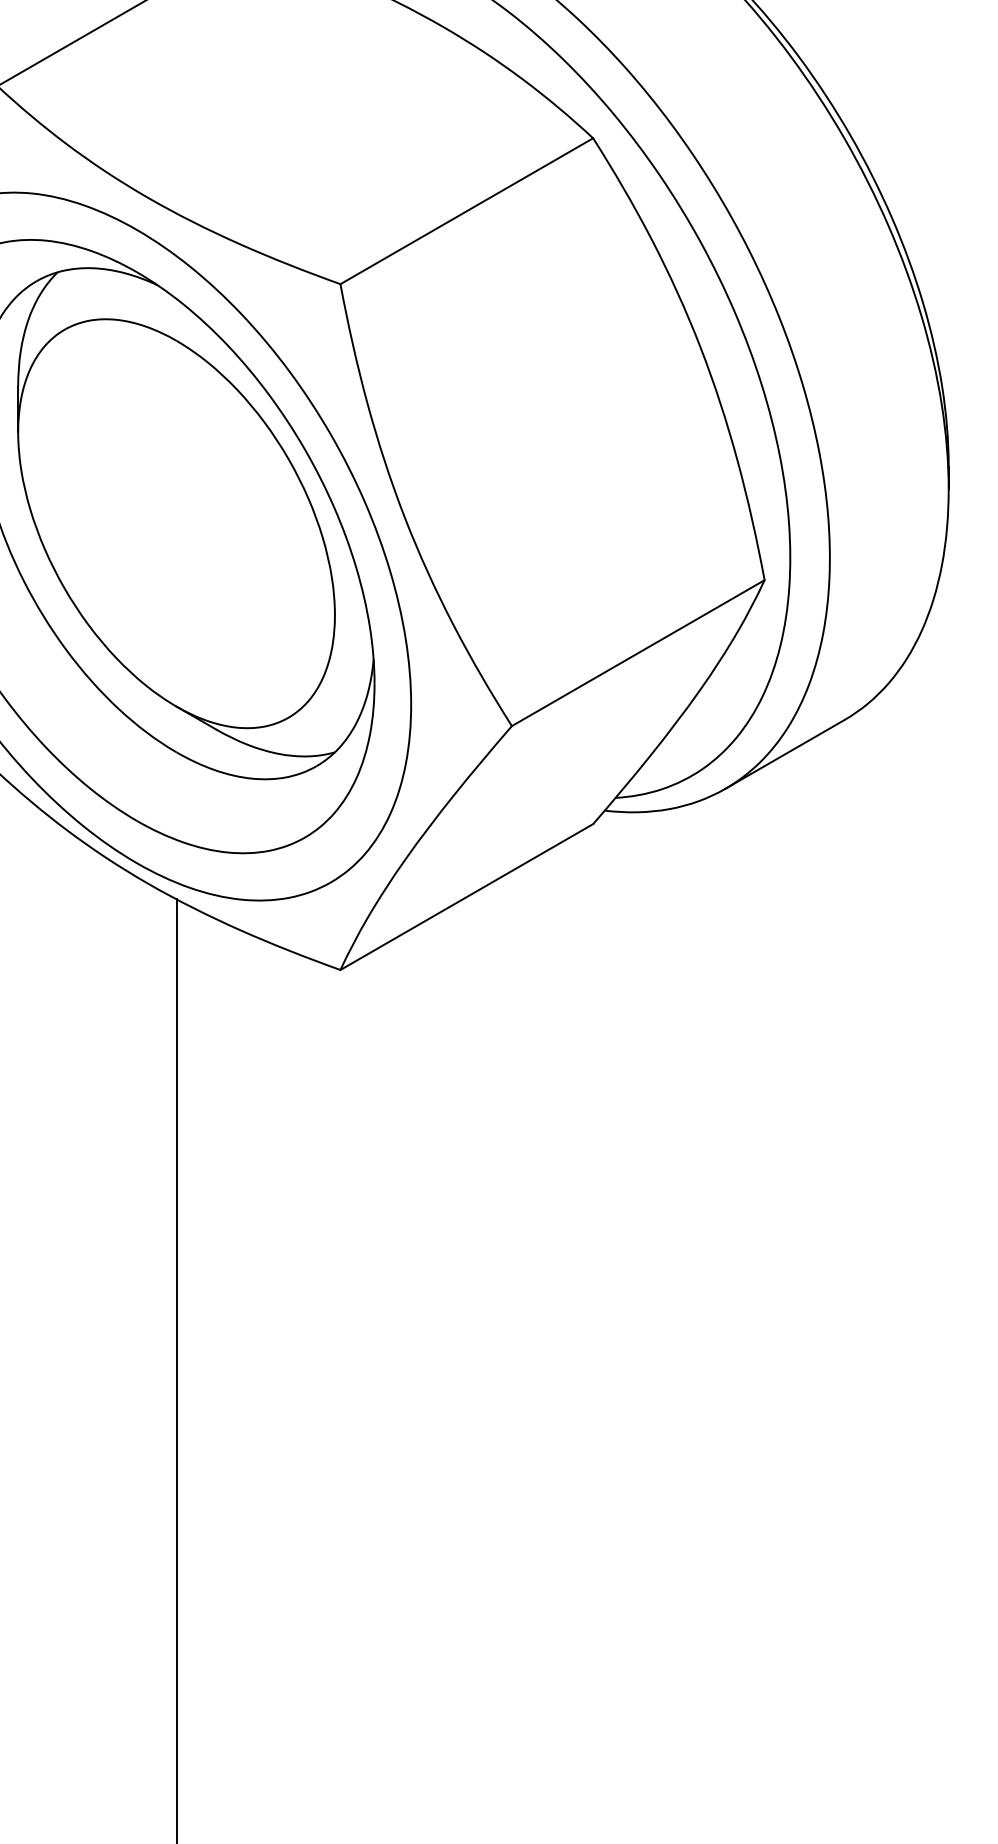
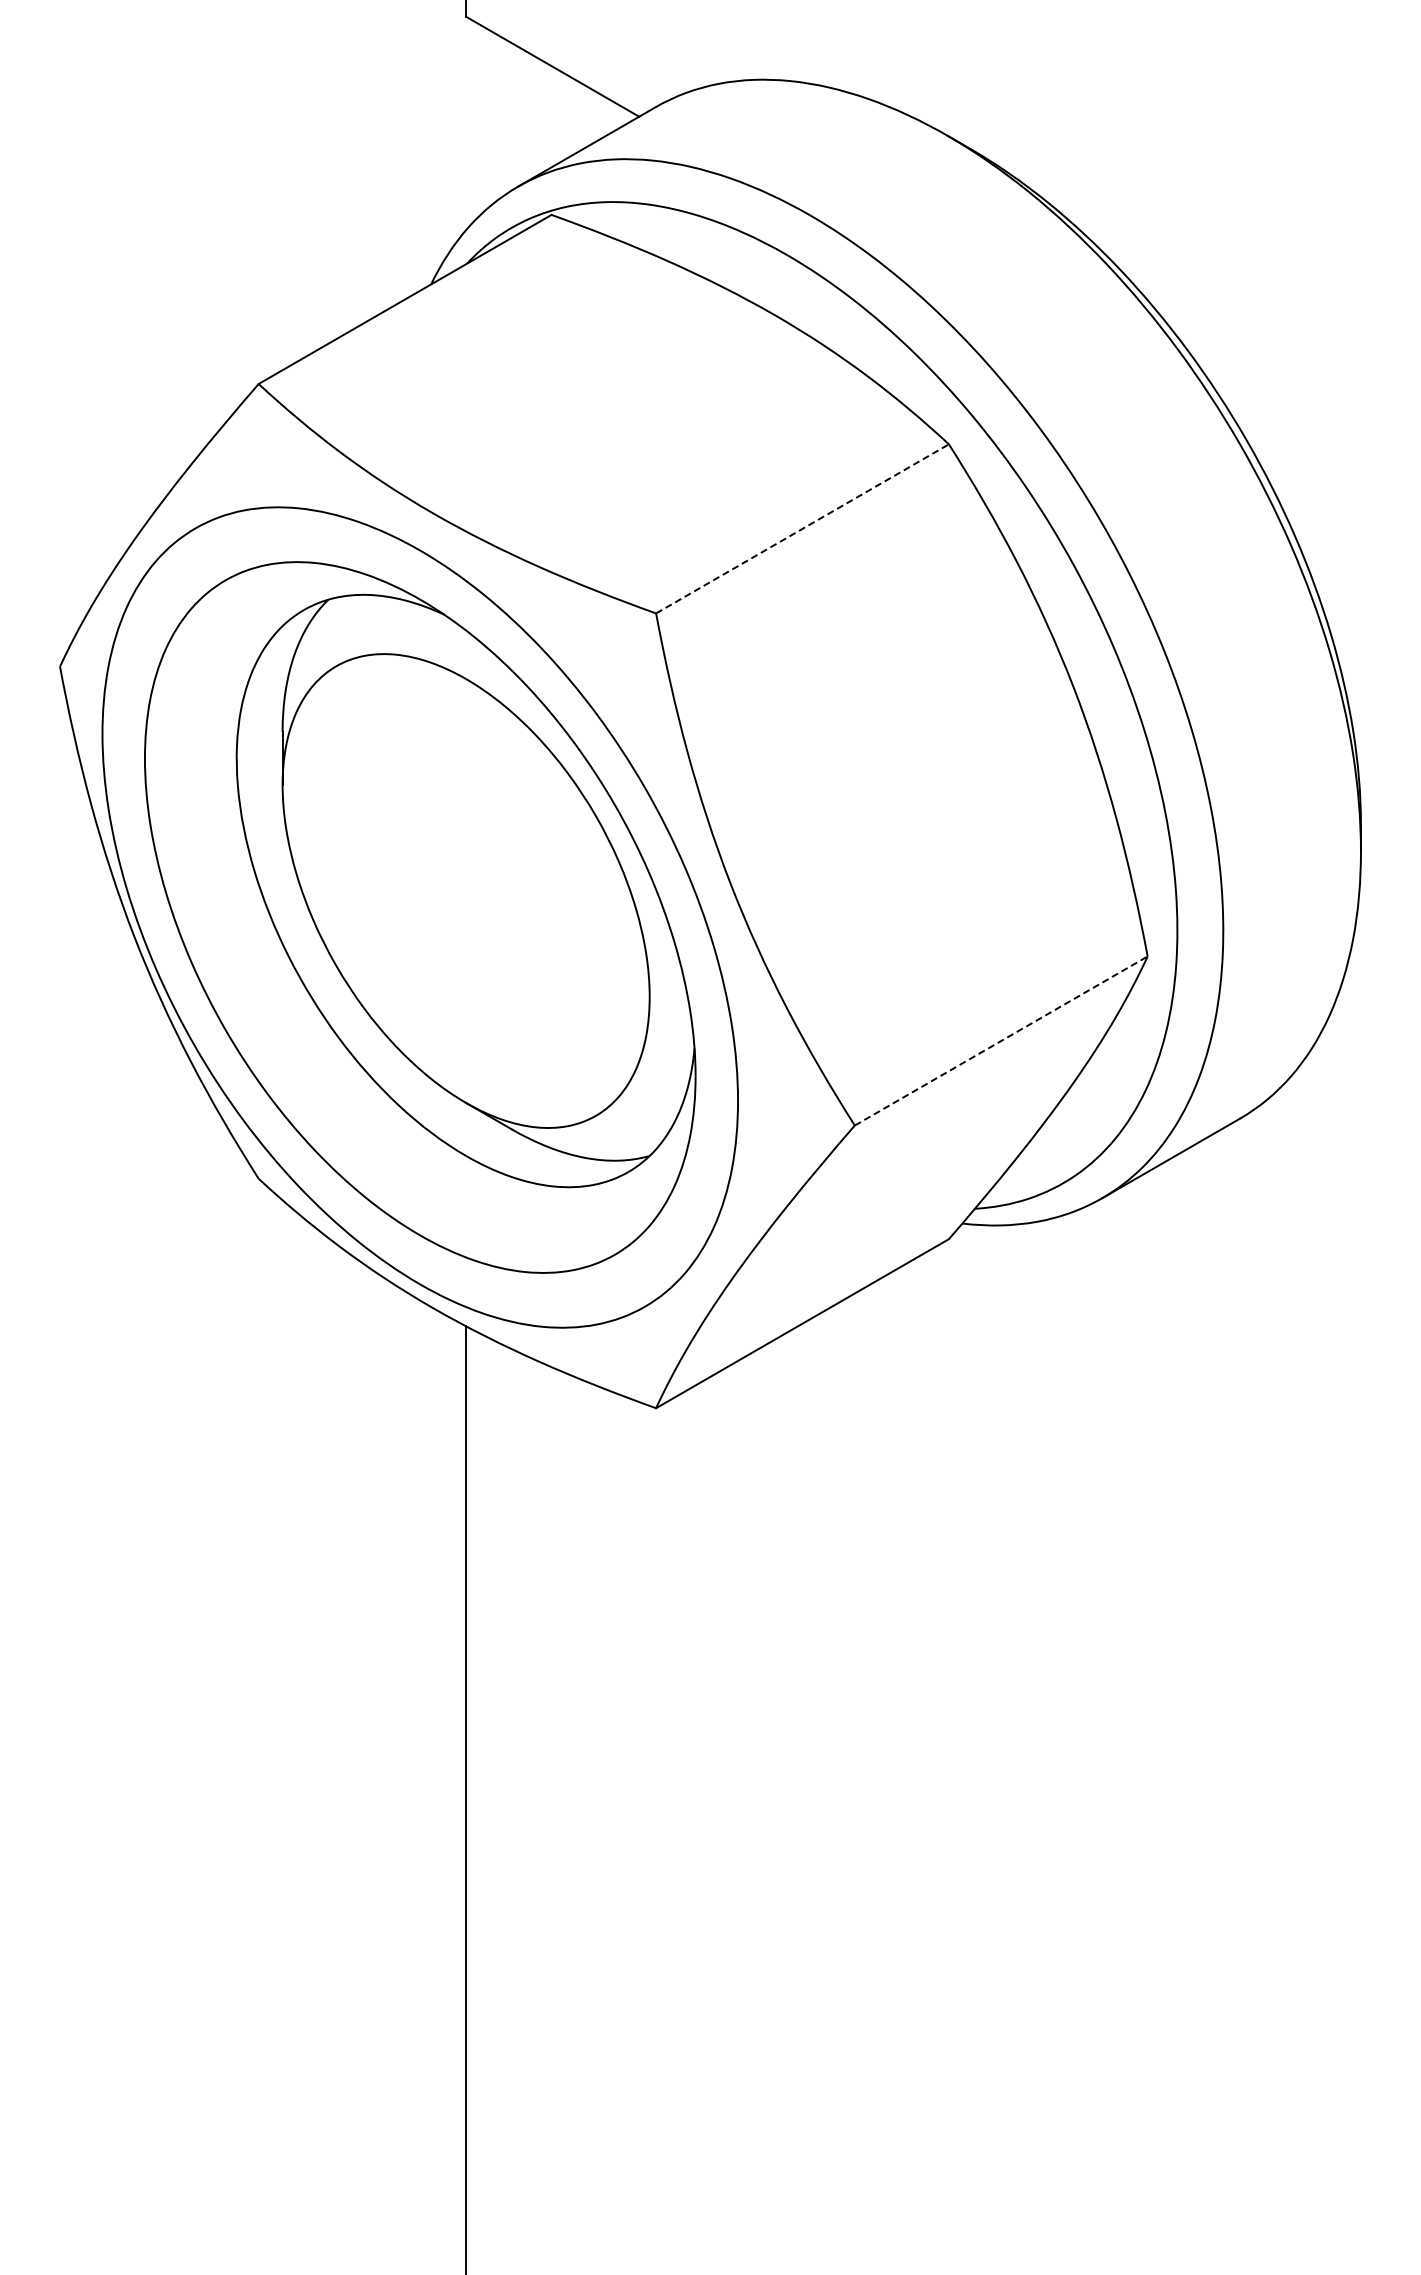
line: (466, 210) -> (802, 528), solid -> dashed
line: (638, 652) -> (1001, 1040), solid -> dashed

